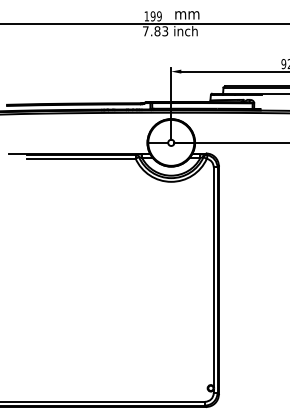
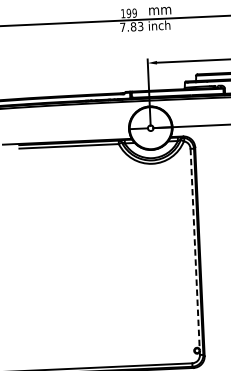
line: (213, 277) -> (194, 249), solid -> dashed

